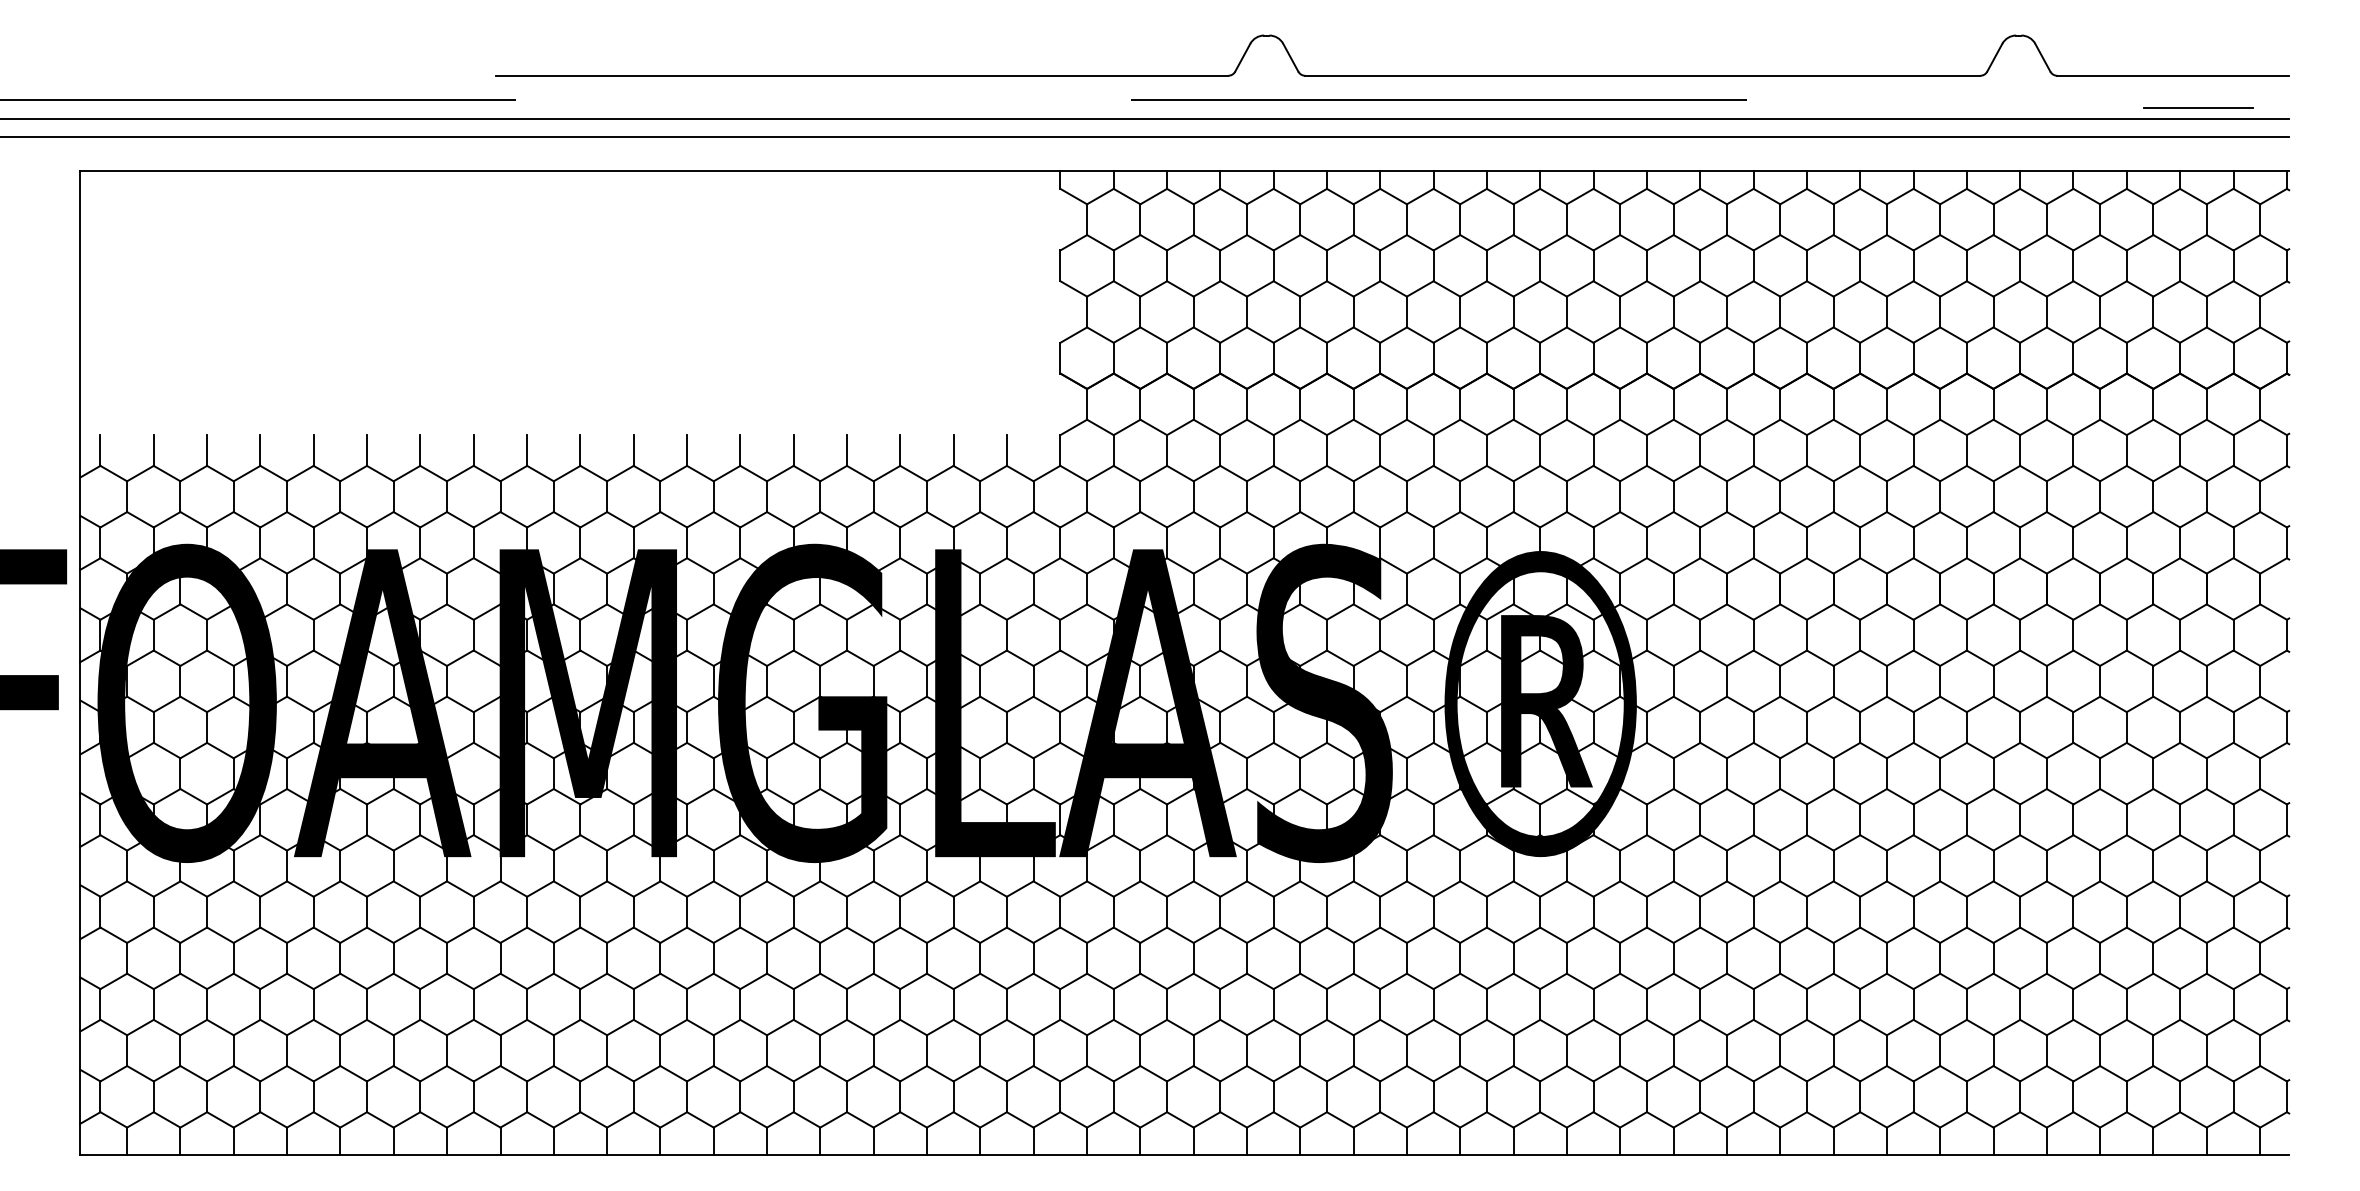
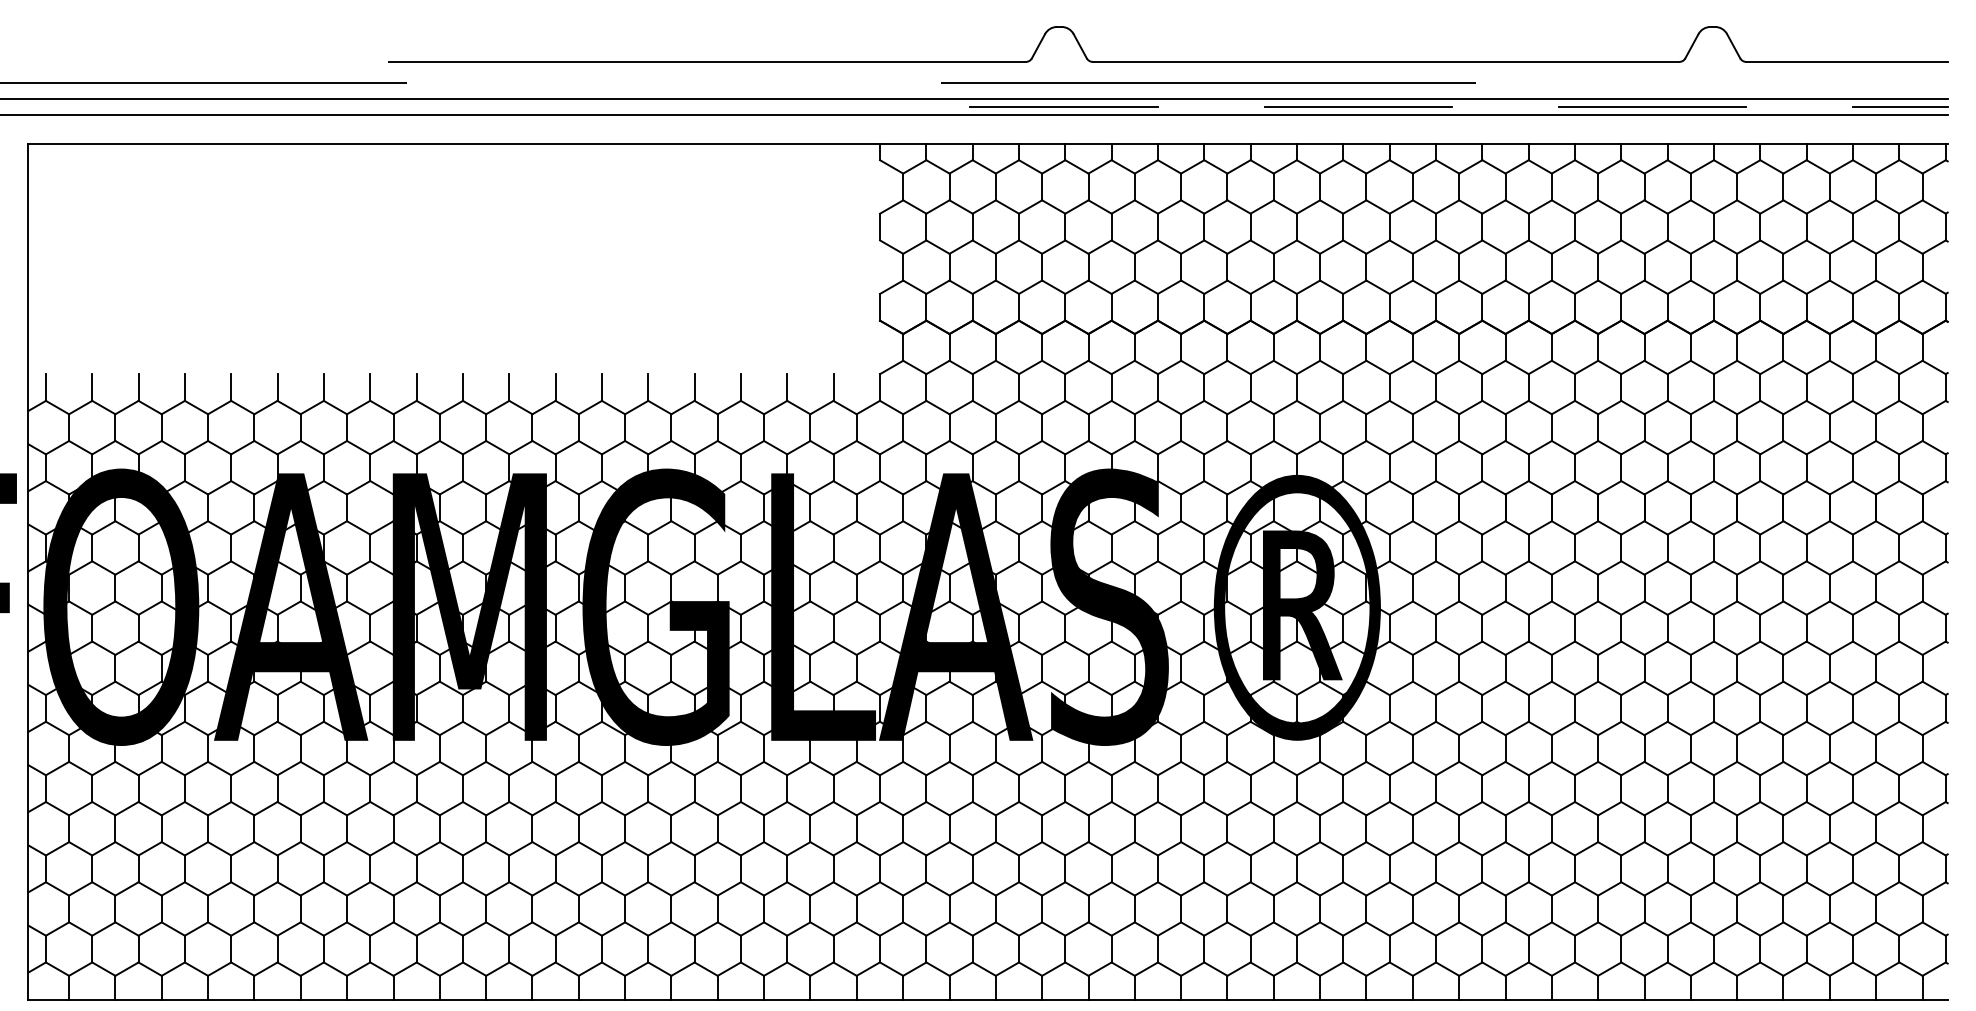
line: (2198, 107) -> (1900, 106), moved
line: (1271, 128) -> (1063, 107), added
line: (1610, 128) -> (1358, 107), added
line: (1948, 128) -> (1651, 107), added

